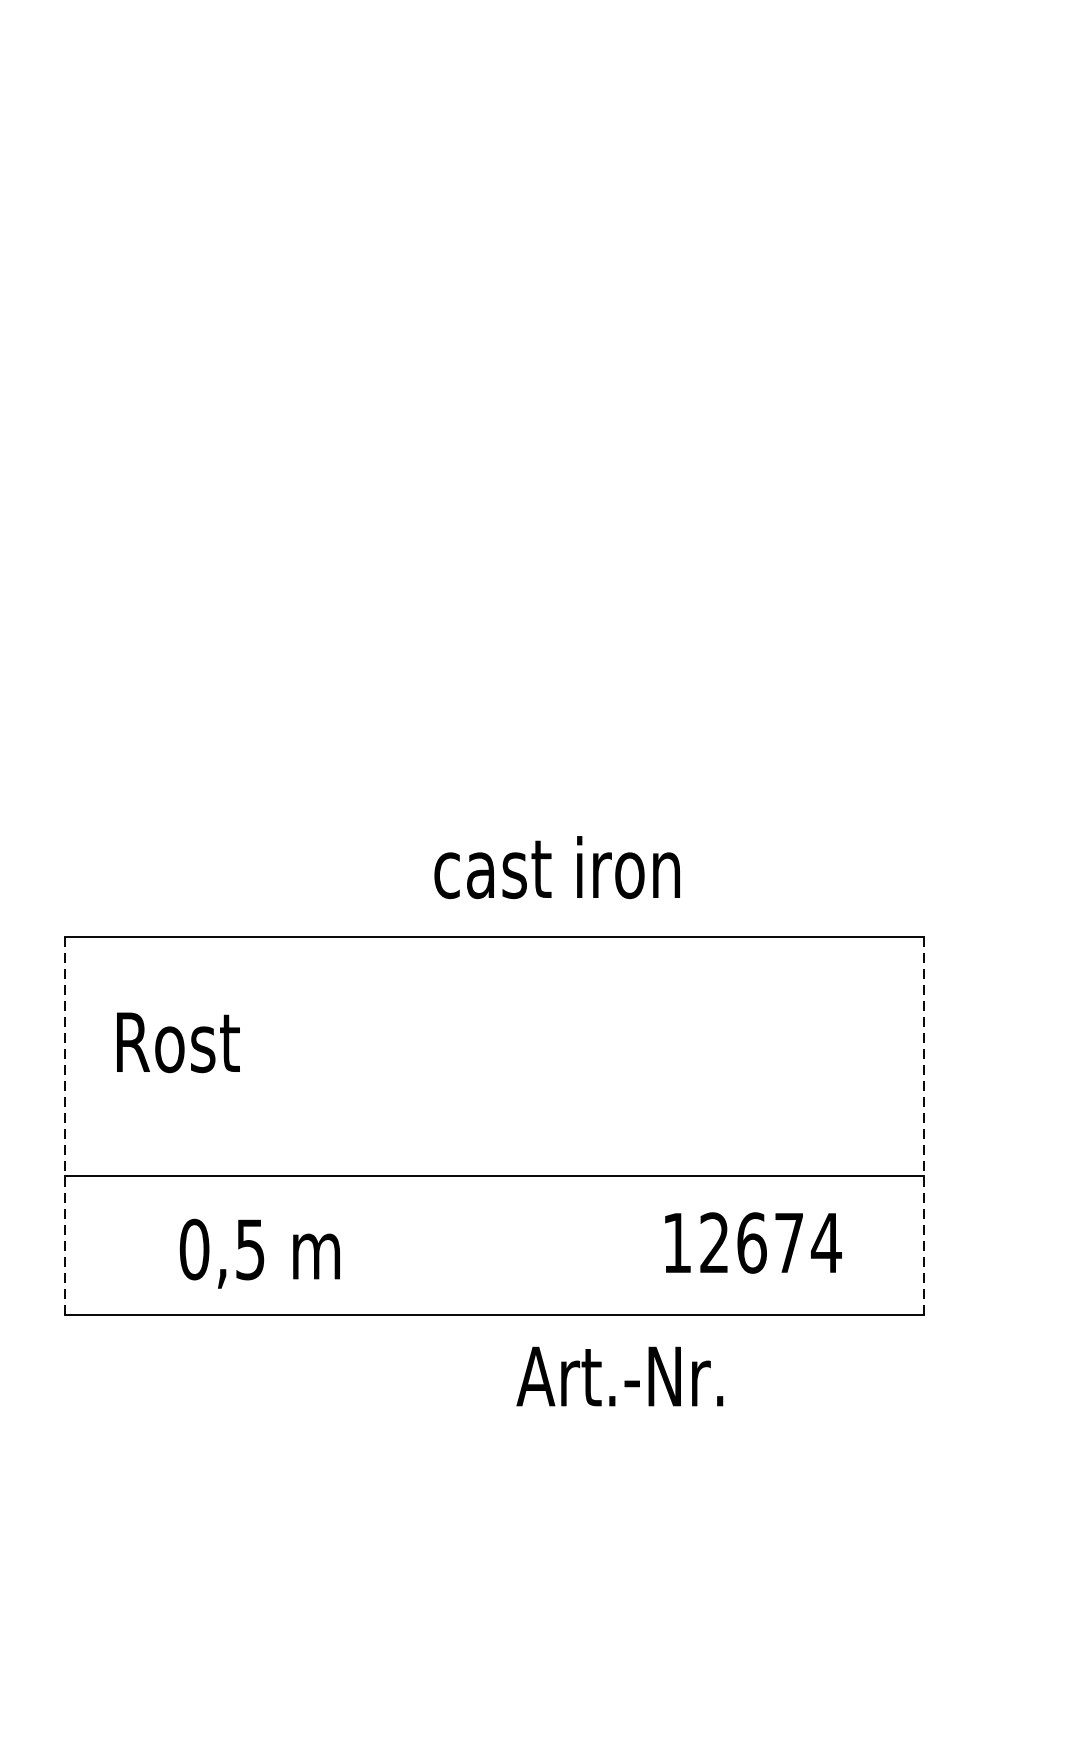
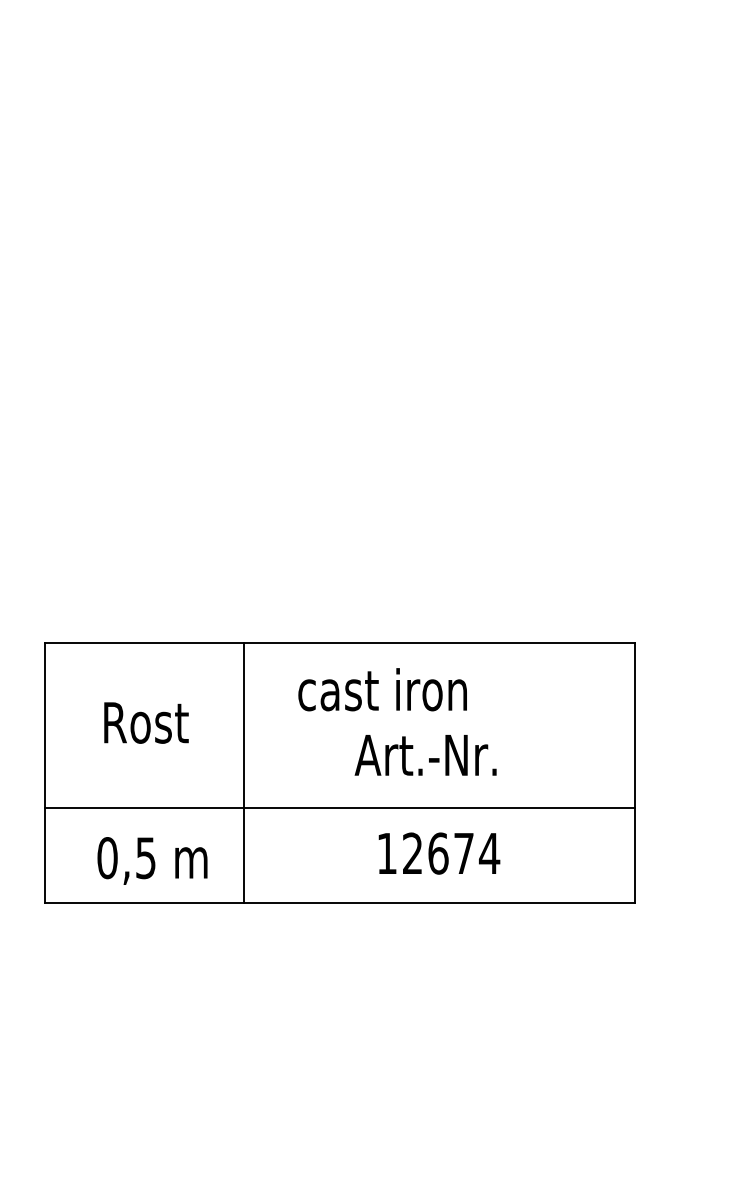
text: (556, 867) -> (382, 689), moved
text: (178, 1041) -> (146, 722), moved
line: (64, 1126) -> (44, 773), dashed -> solid
line: (354, 1126) -> (243, 773), added
line: (923, 1126) -> (634, 773), dashed -> solid
text: (753, 1242) -> (439, 853), moved
text: (259, 1253) -> (152, 860), moved
text: (619, 1376) -> (425, 755), moved

